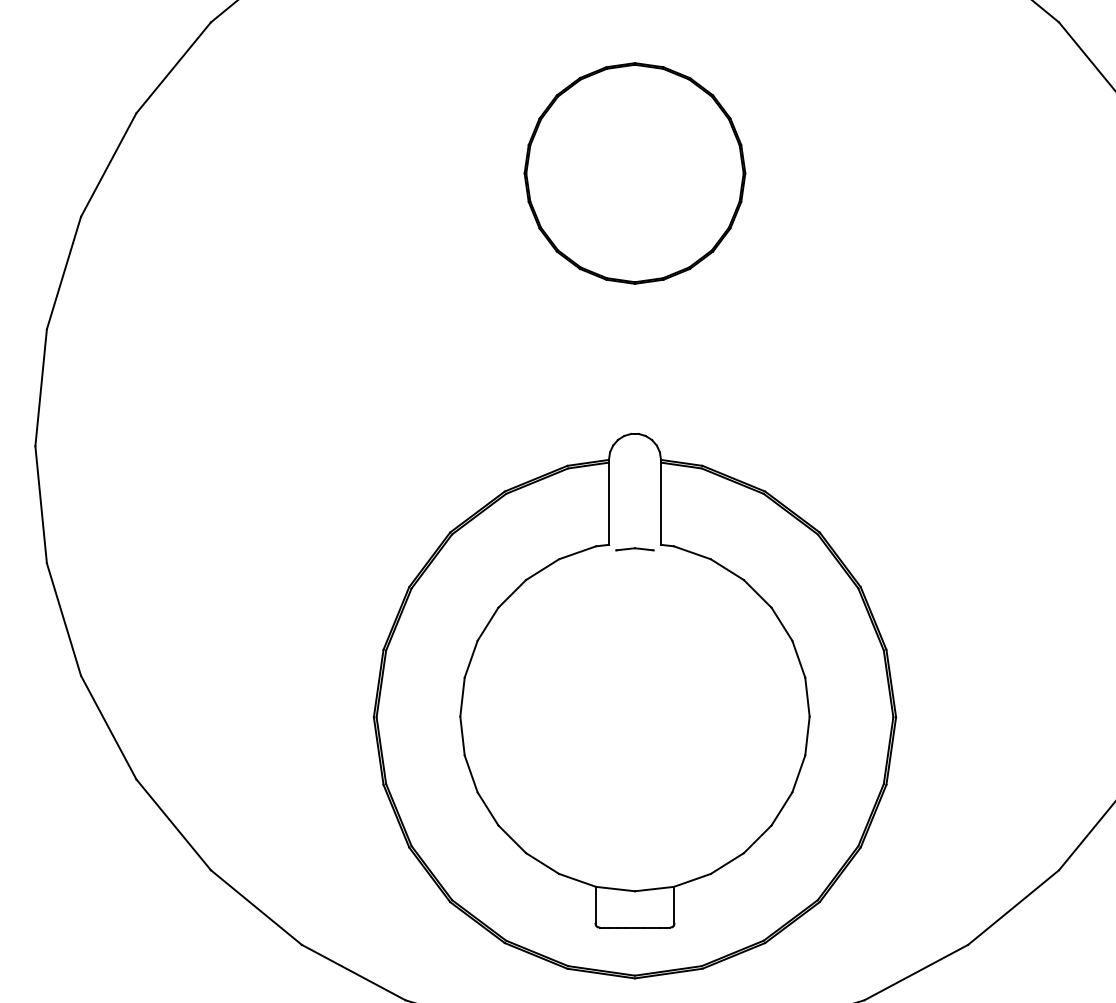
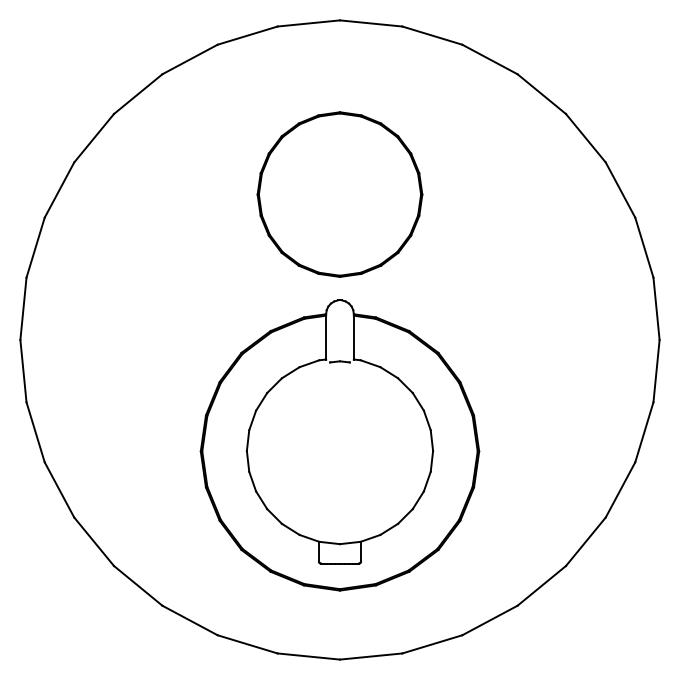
part: (634, 173) -> (339, 194), size x1.4
part: (634, 706) -> (339, 445), moved

